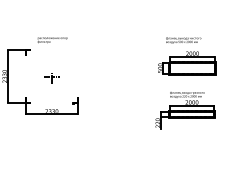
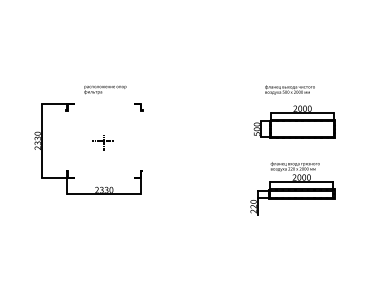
part: (76, 52) -> (138, 107), added

